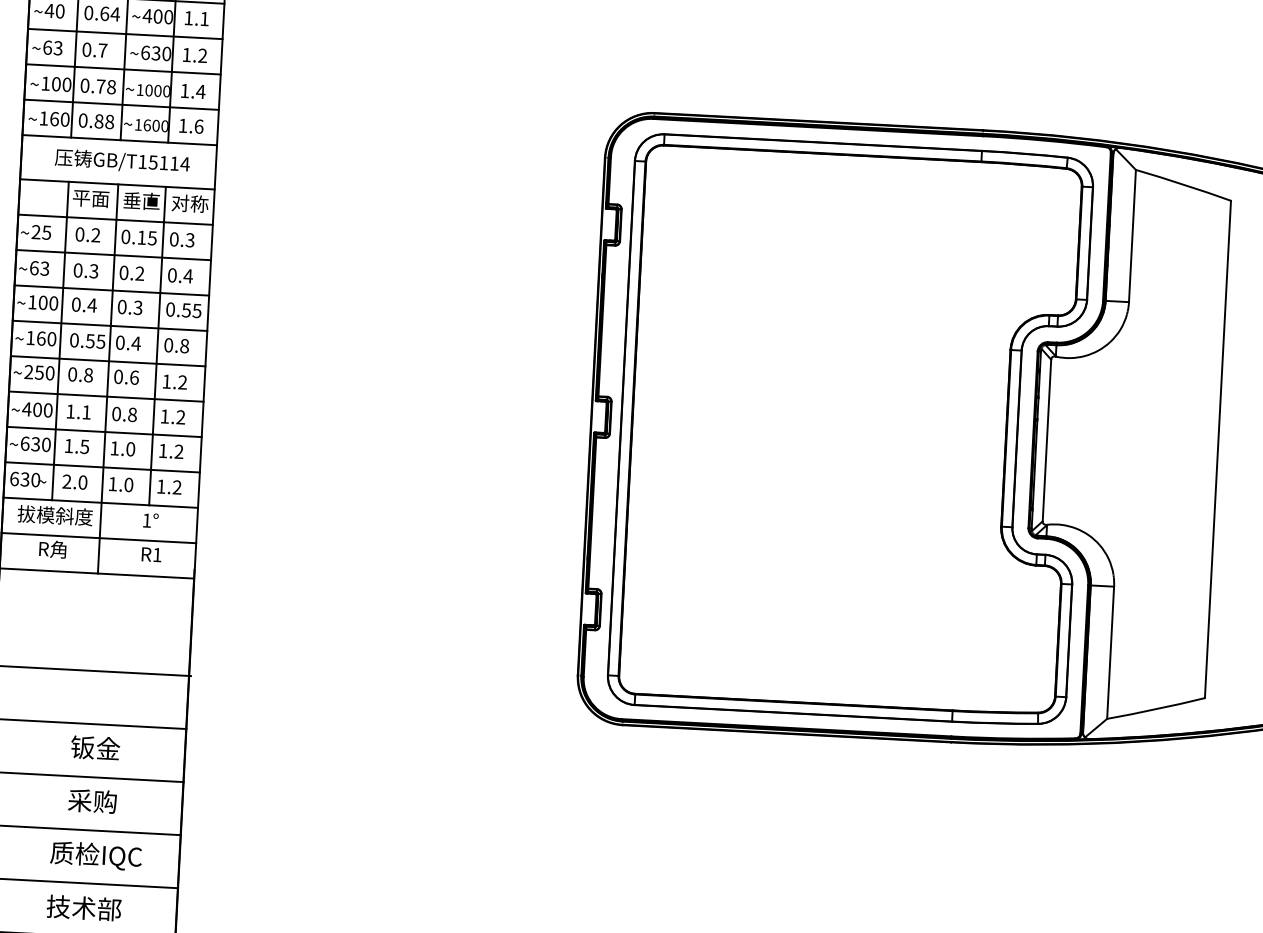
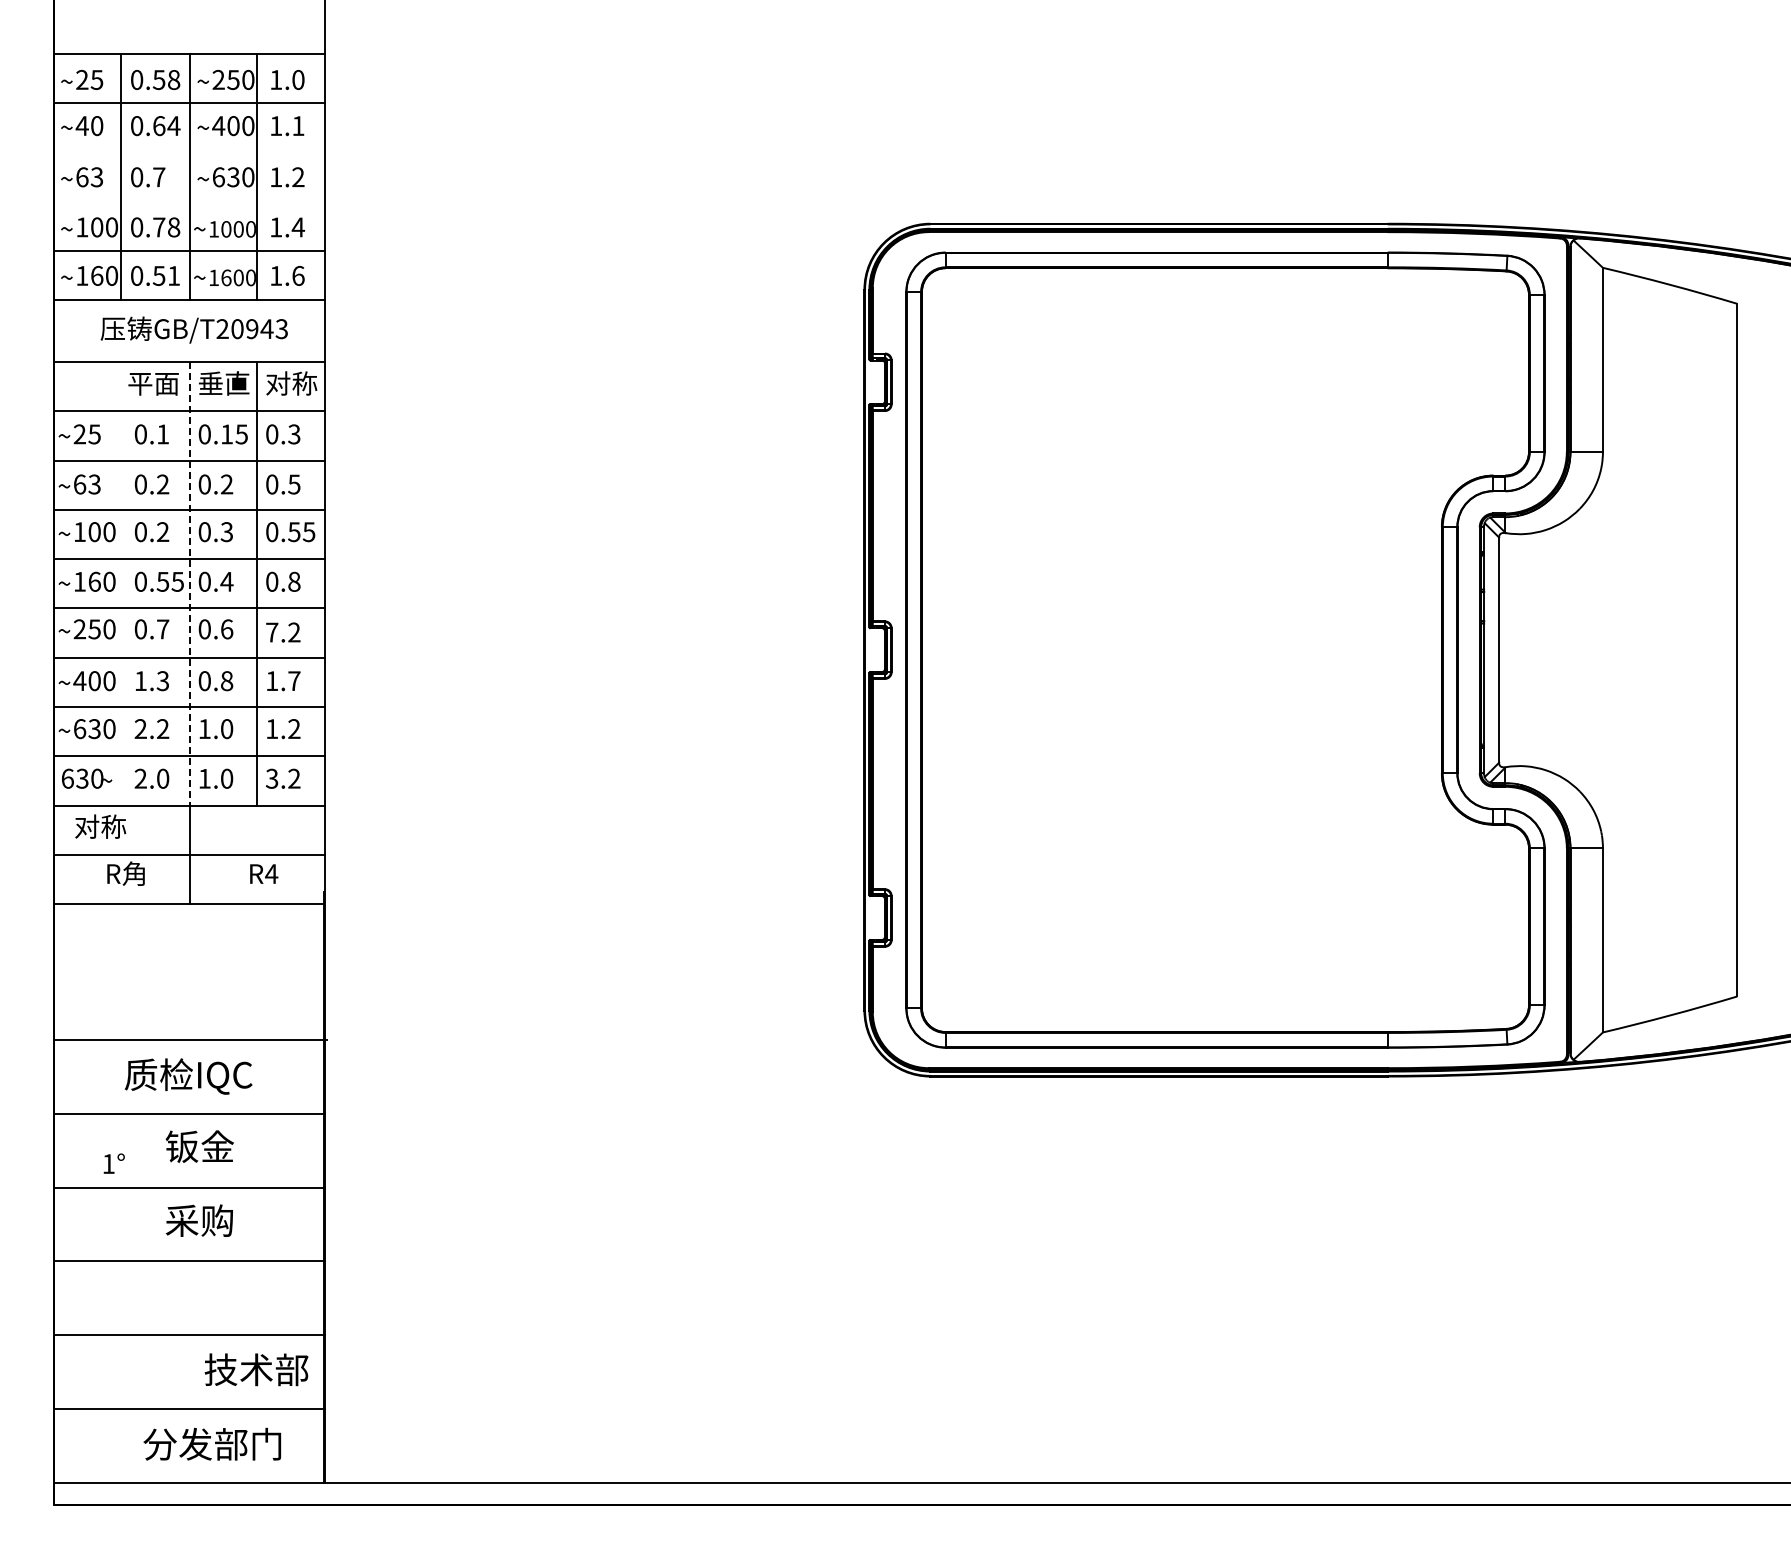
line: (124, 33) -> (188, 152), removed
line: (122, 69) -> (188, 201), removed
text: (104, 121) -> (166, 275), 0.88 -> 0.51
text: (164, 163) -> (252, 329), GB/T15114 -> GB/T20943
text: (96, 235) -> (163, 434), 0.2 -> 0.1
text: (93, 271) -> (162, 484), 0.3 -> 0.2
text: (187, 276) -> (293, 484), 0.4 -> 0.5
text: (91, 305) -> (162, 531), 0.4 -> 0.2
line: (60, 340) -> (121, 583), removed
line: (110, 343) -> (190, 583), solid -> dashed
text: (88, 375) -> (163, 629), 0.8 -> 0.7
text: (167, 381) -> (272, 632), 1.2 -> 7.2
text: (86, 412) -> (162, 681), 1.1 -> 1.3
text: (181, 416) -> (294, 680), 1.2 -> 1.7
text: (76, 446) -> (151, 729), 1.5 -> 2.2
text: (160, 486) -> (271, 778), 1.2 -> 3.2
text: (54, 515) -> (126, 826), 拔模斜度 -> 对称
text: (150, 520) -> (113, 1163), moved
text: (157, 554) -> (271, 873), R1 -> R4
text: (96, 855) -> (188, 1076), moved
text: (84, 907) -> (256, 1369), moved

